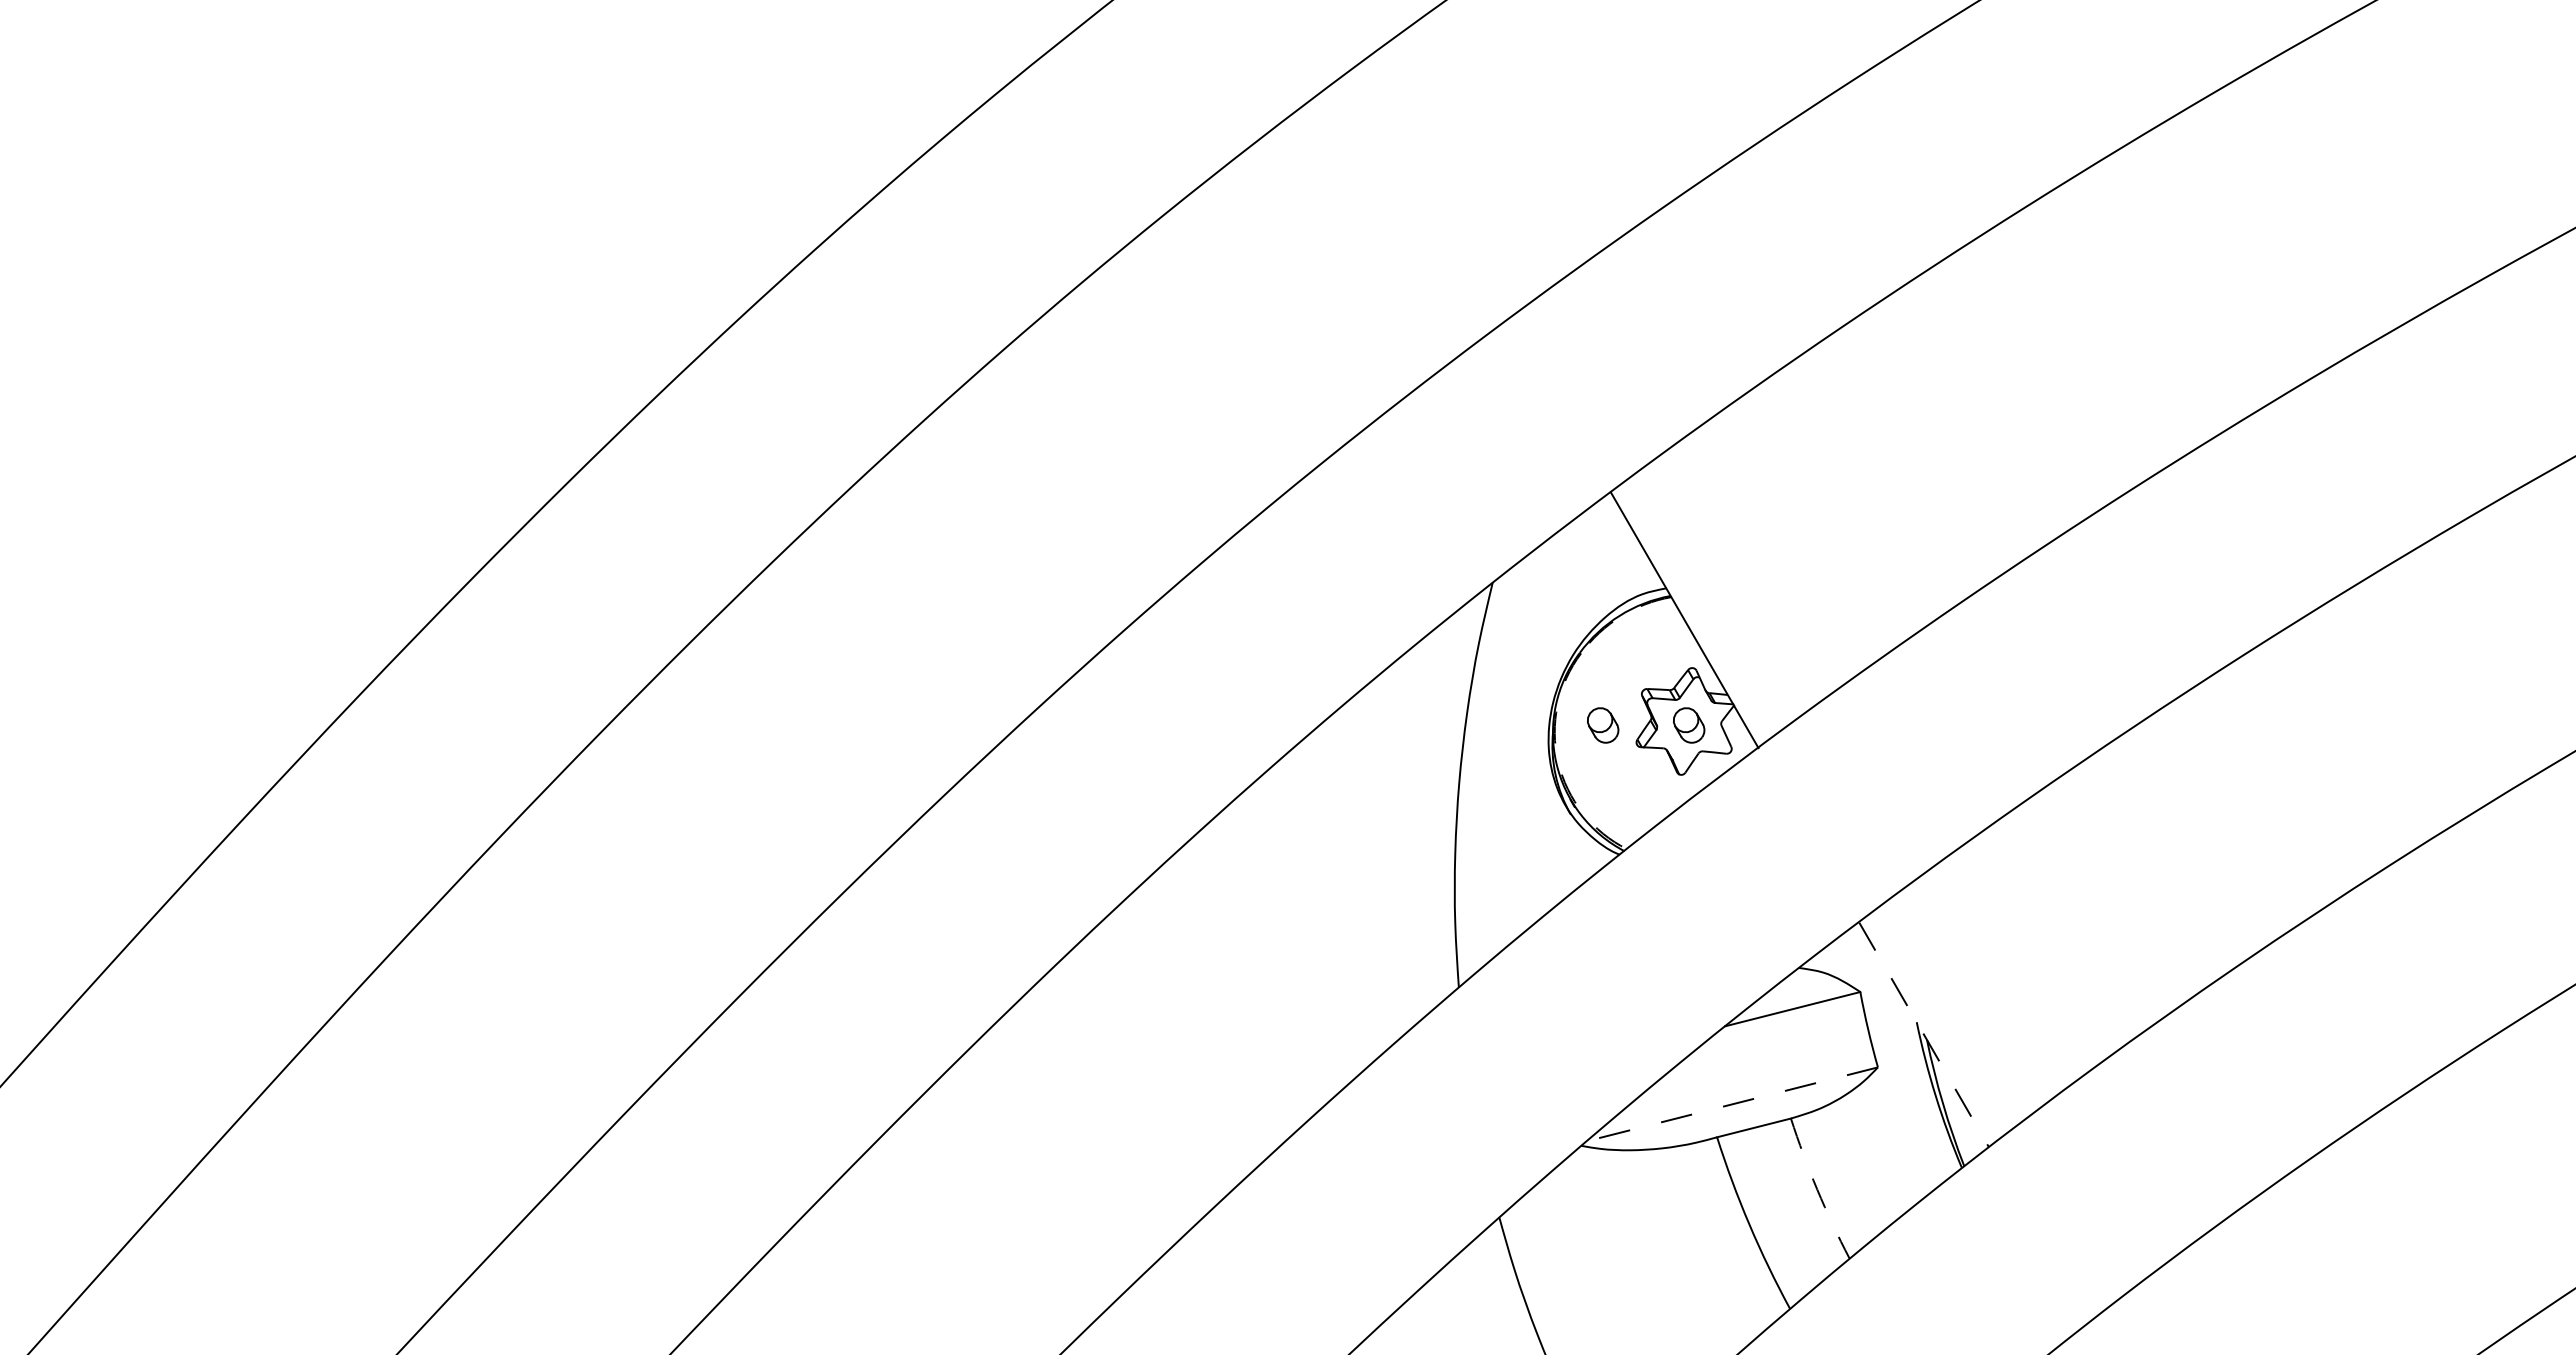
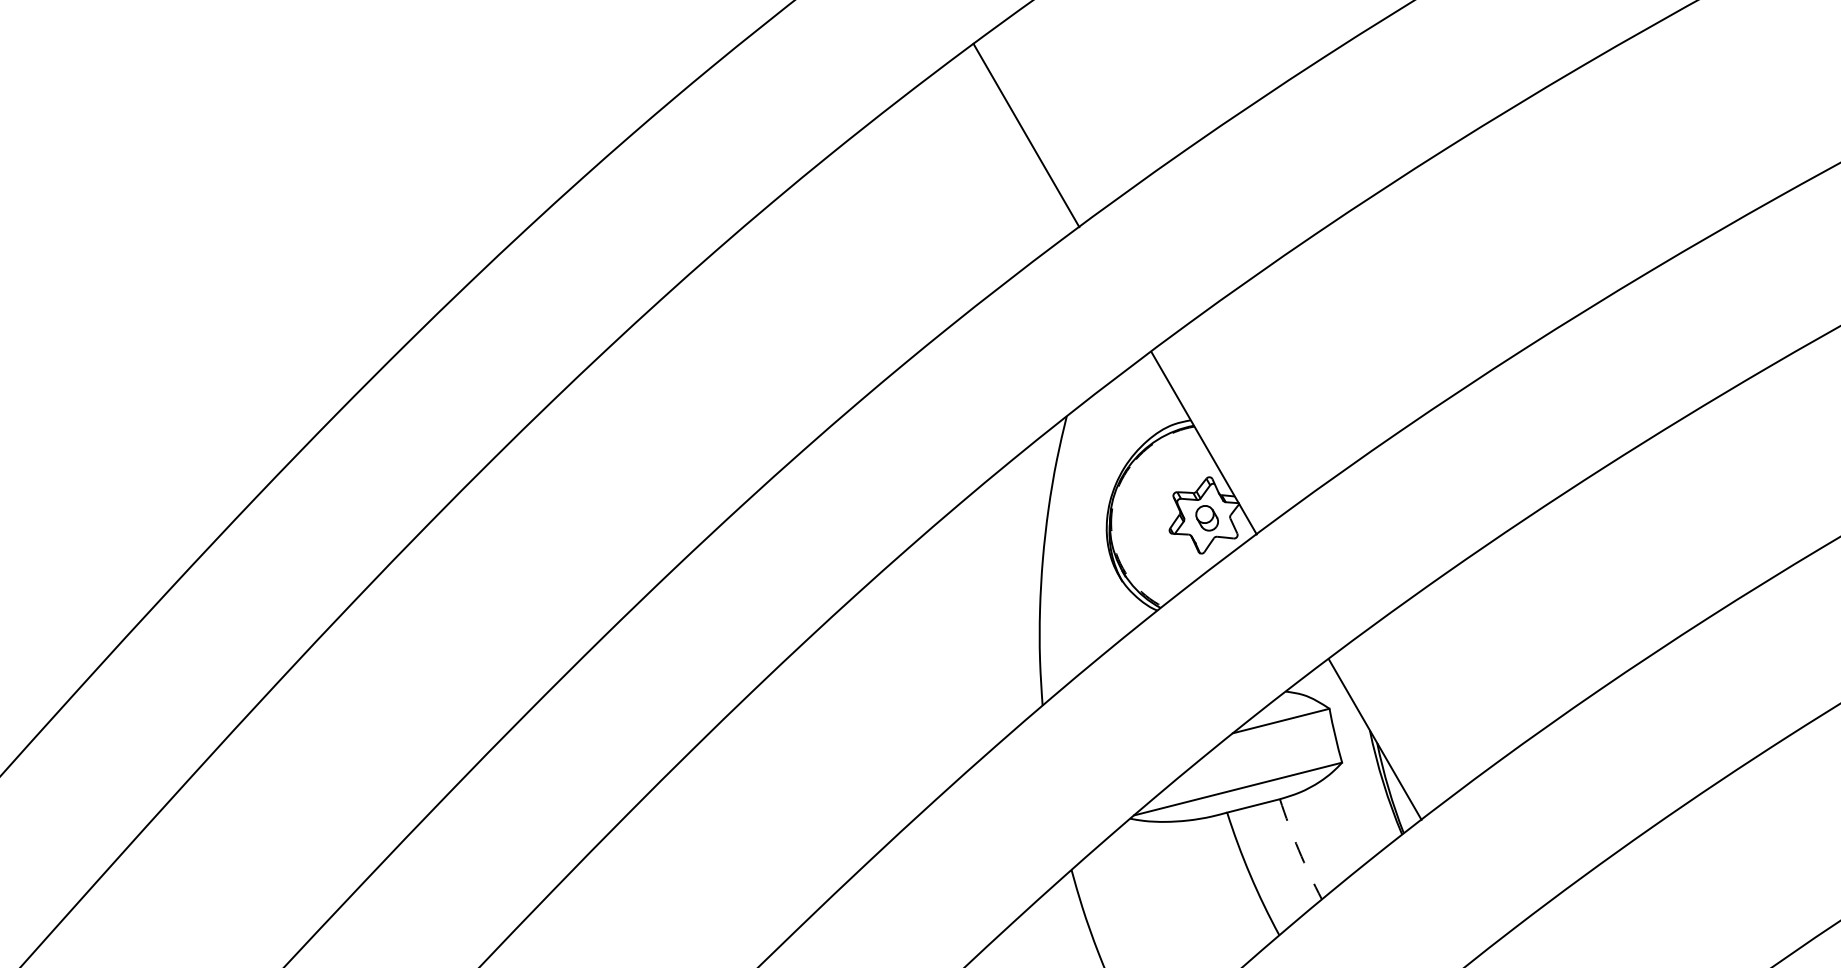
line: (1436, 189) -> (1026, 135), added
part: (1603, 725) -> (1145, 518), removed
line: (1924, 1035) -> (1375, 739), dashed -> solid
line: (1731, 1104) -> (1237, 789), dashed -> solid

